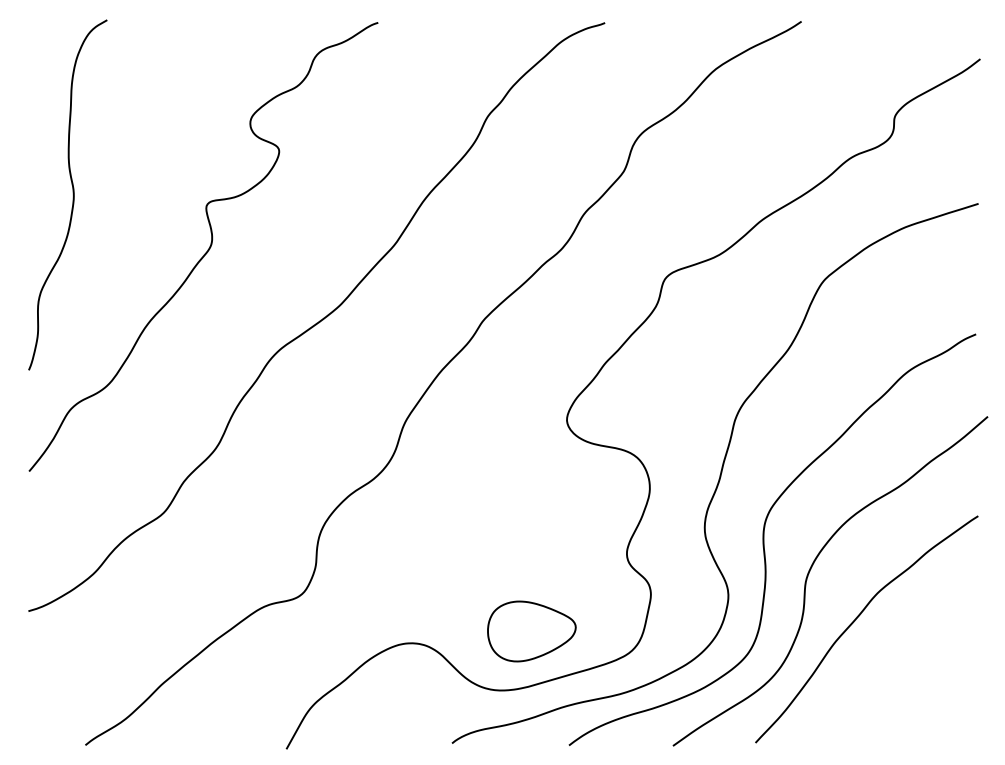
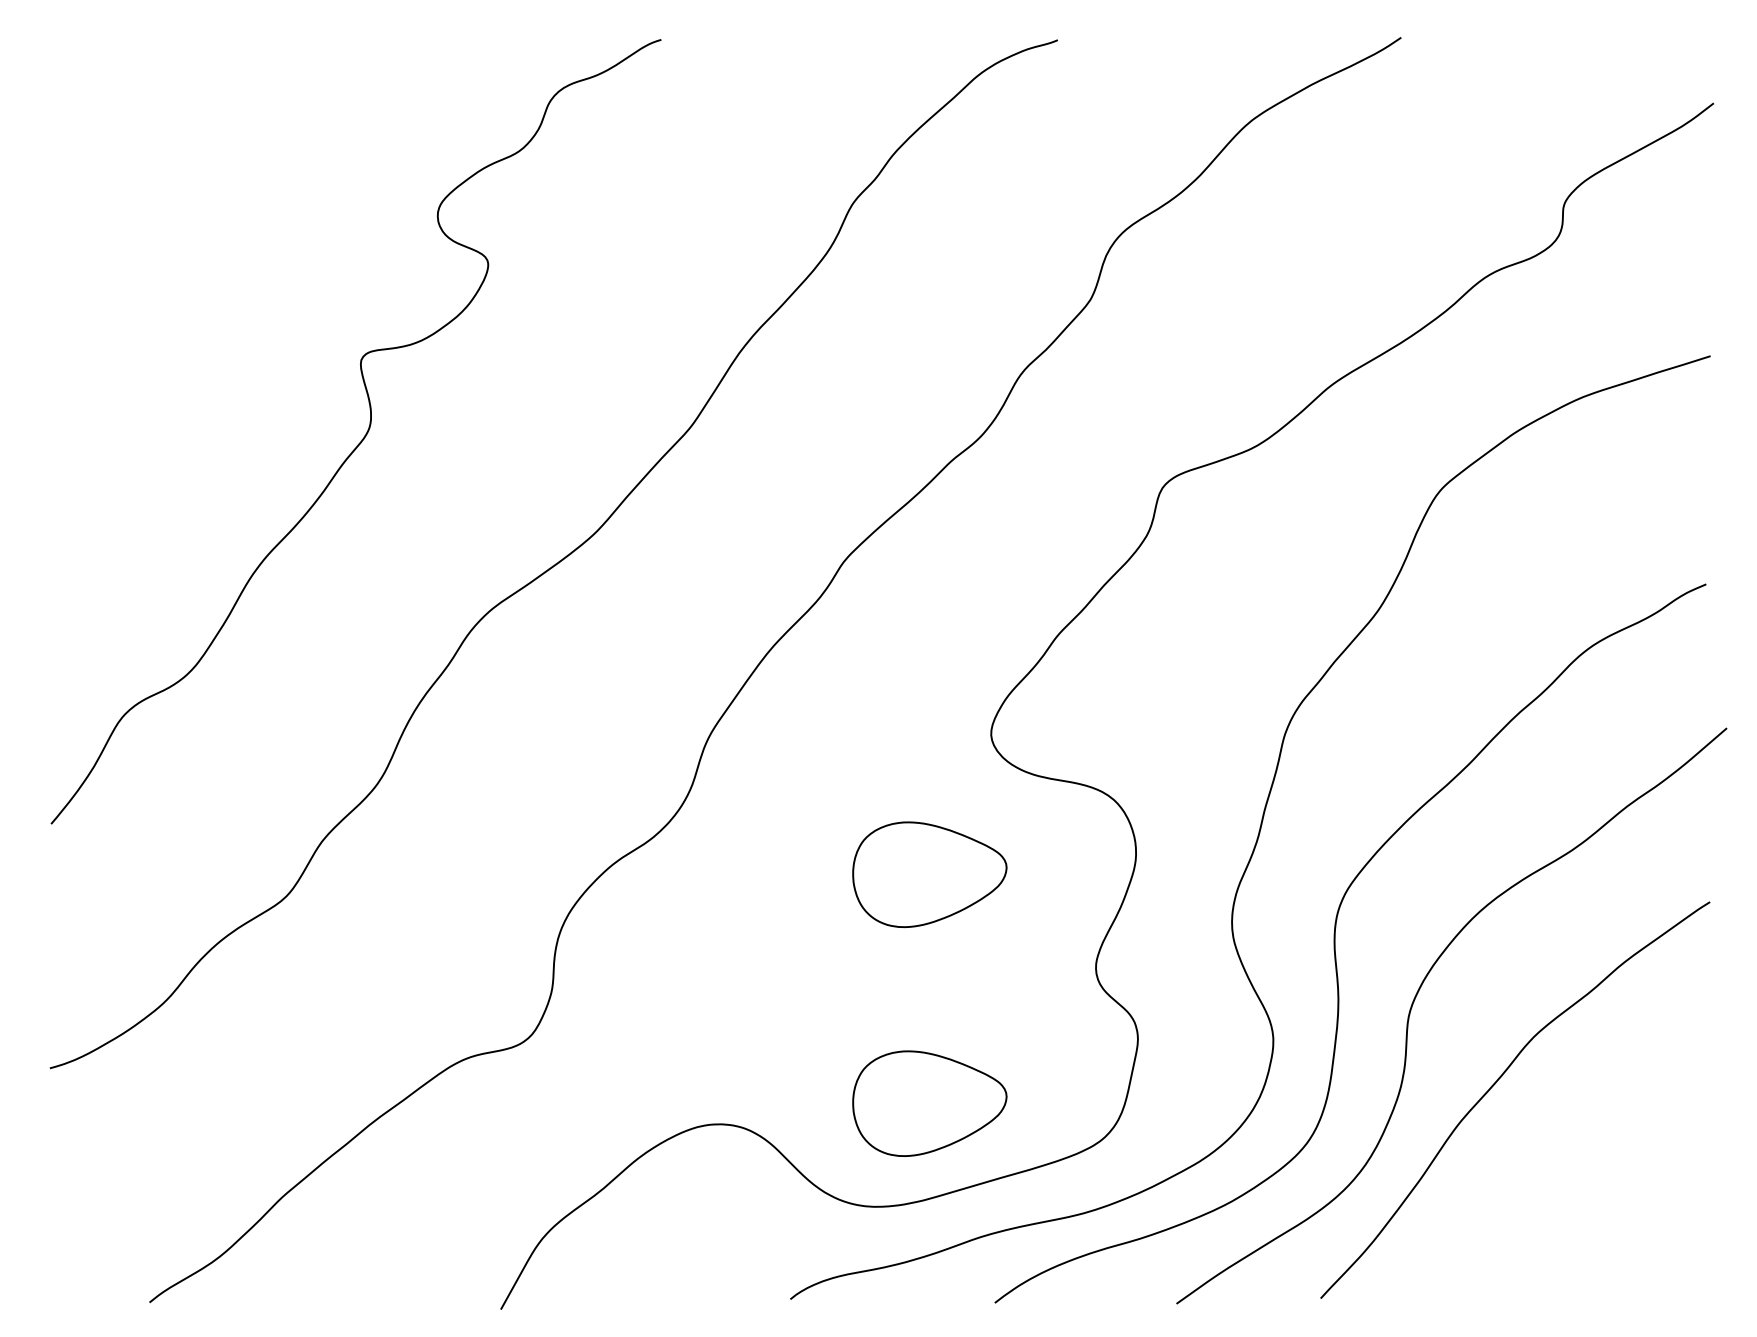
curve: (72, 194) -> (126, 339), removed
part: (531, 500) -> (929, 874), added

